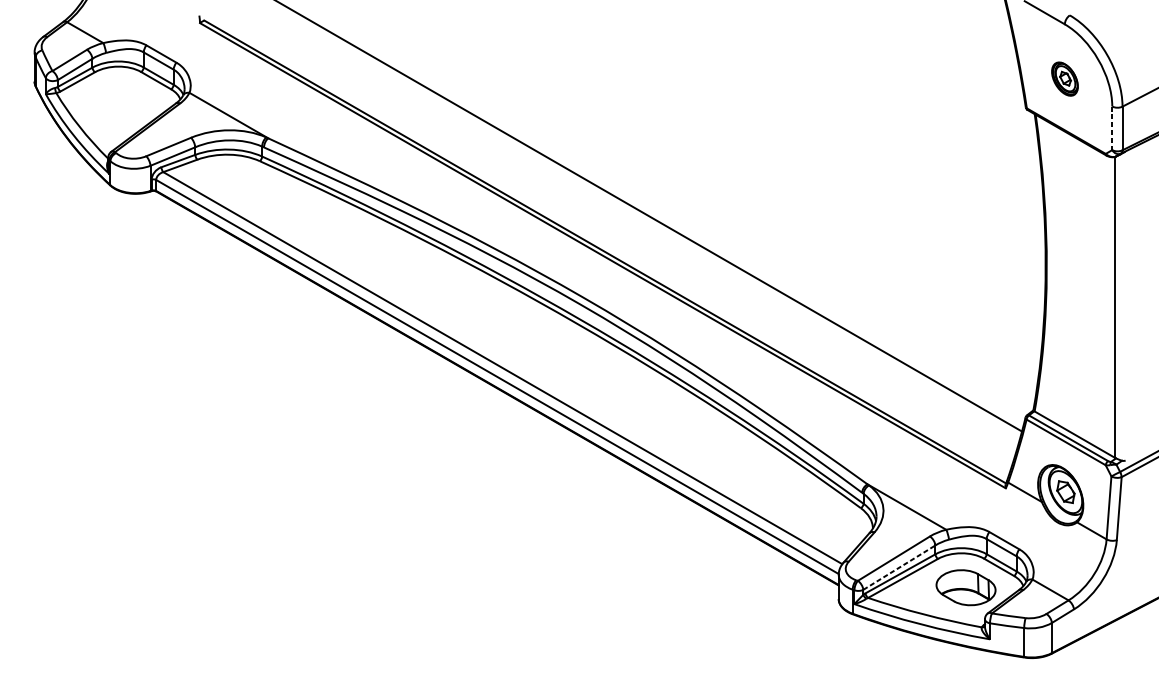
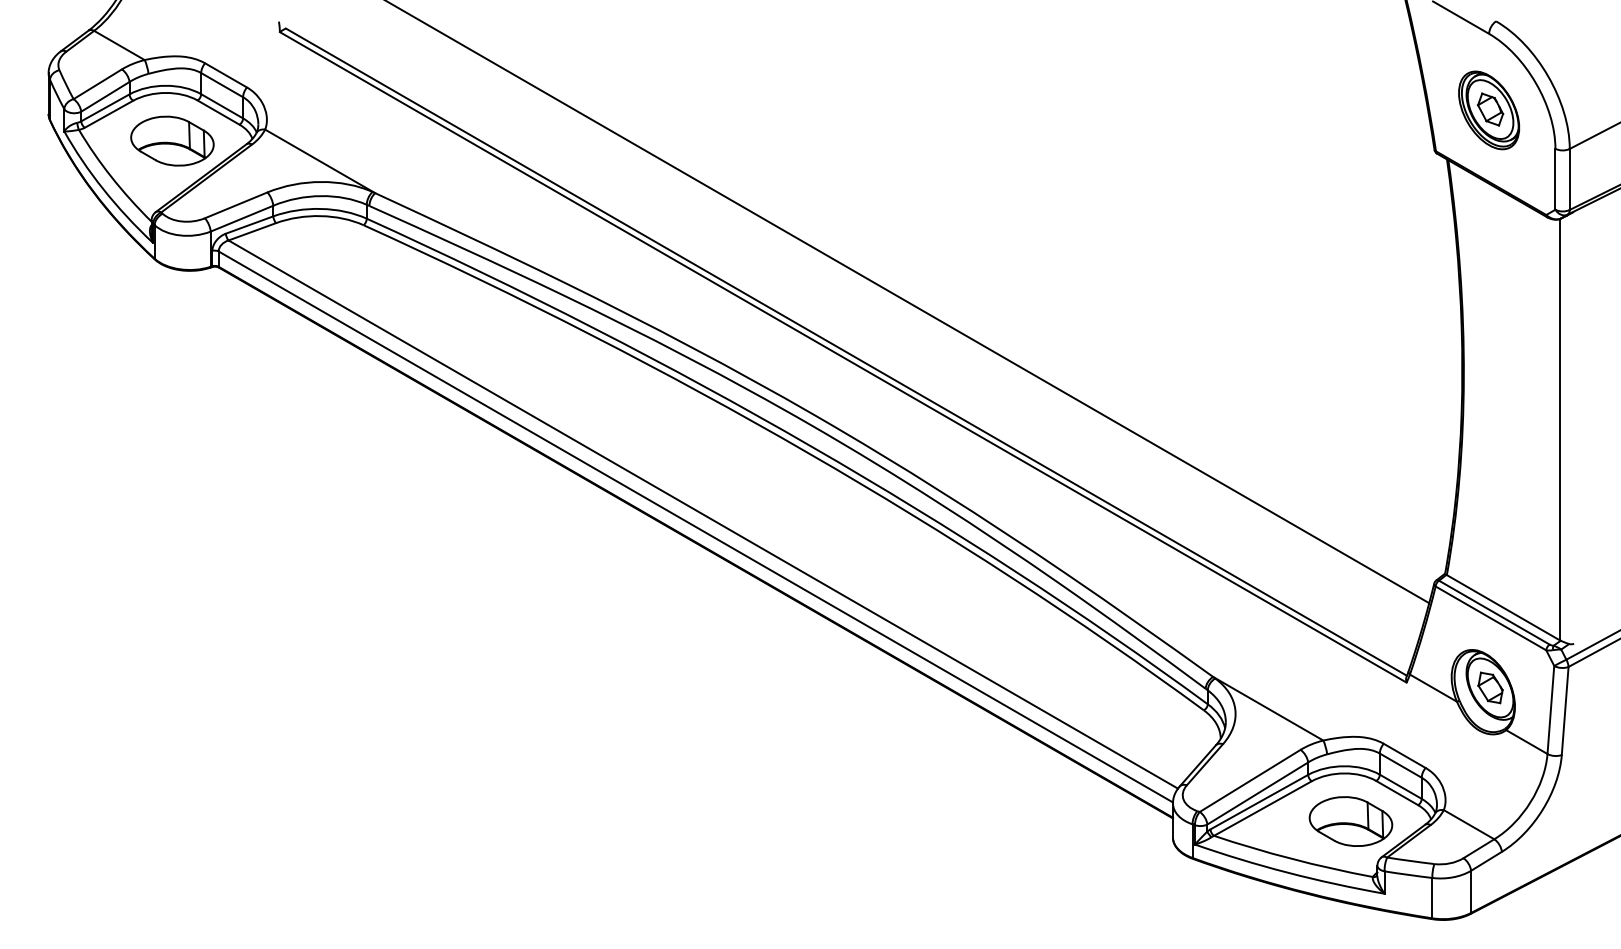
part: (1065, 79) -> (1489, 110), size x1.67
part: (123, 100) -> (172, 140), added
line: (1112, 128) -> (1555, 179), dashed -> solid
line: (899, 567) -> (1258, 793), dashed -> solid

